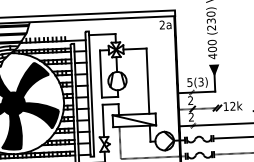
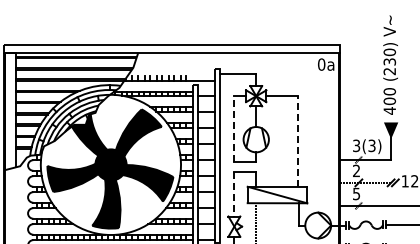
text: (162, 25) -> (321, 64), 2a -> 0a
line: (100, 73) -> (233, 128), solid -> dashed
line: (147, 81) -> (298, 141), solid -> dashed
text: (189, 82) -> (356, 145), 5(3) -> 3(3)
text: (191, 116) -> (356, 193), 2 -> 5
line: (103, 121) -> (234, 194), solid -> dashed

